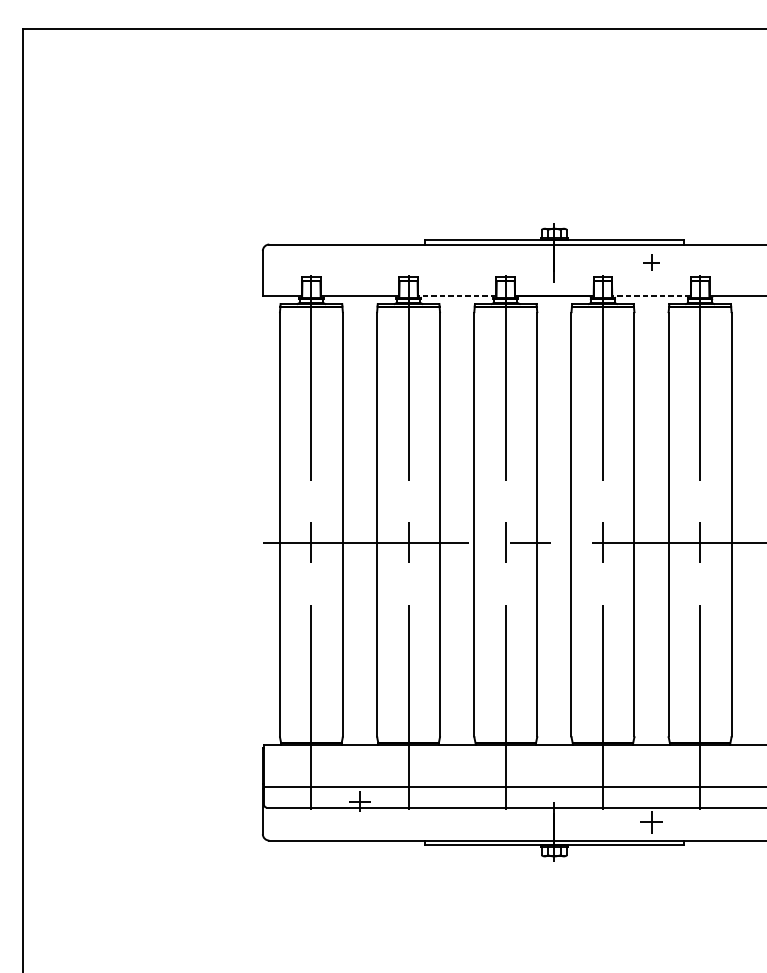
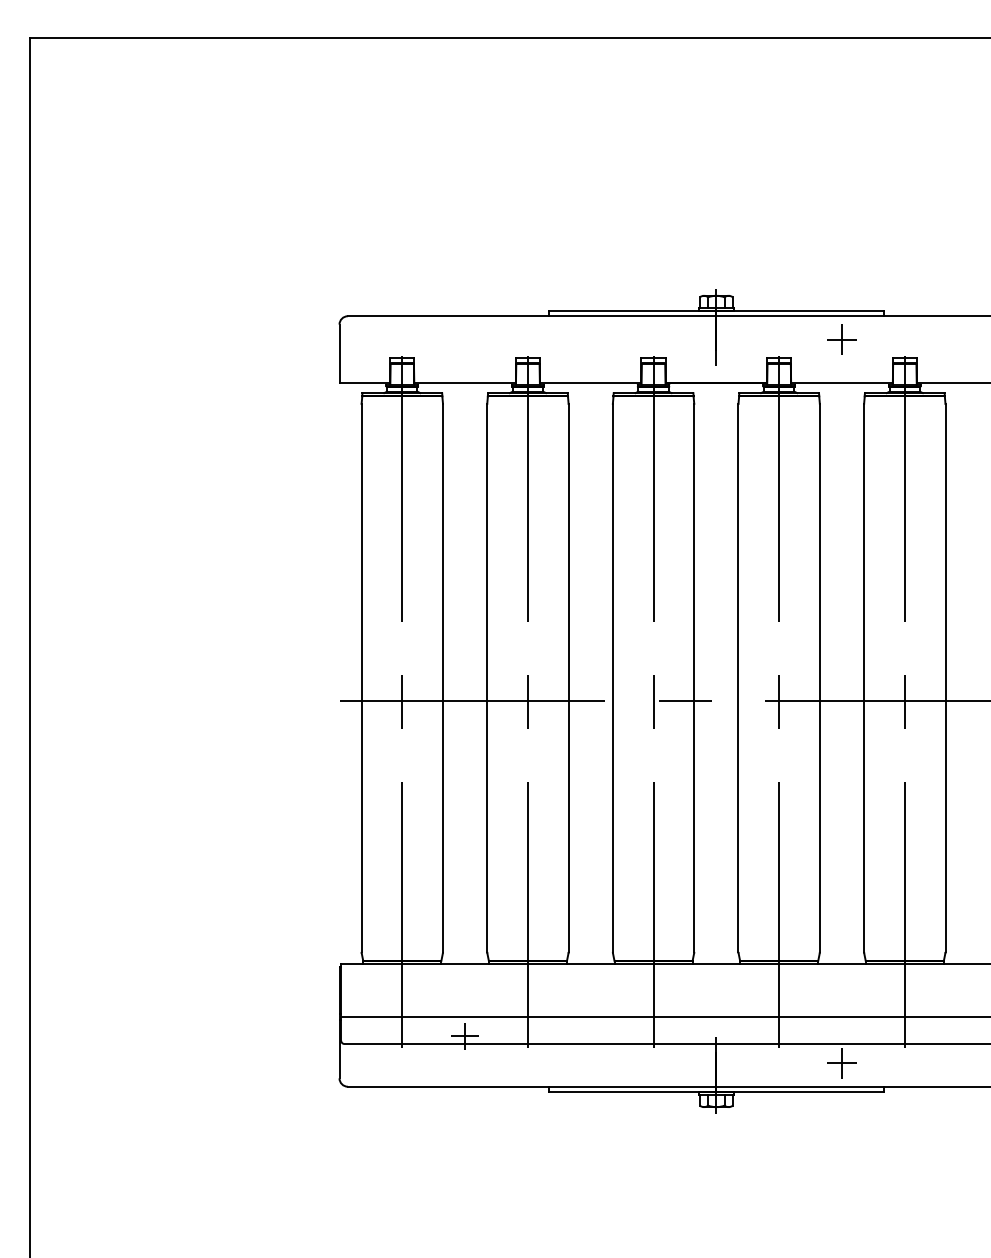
part: (651, 262) -> (841, 339), size x1.43
line: (456, 296) -> (590, 383), dashed -> solid
line: (651, 296) -> (841, 383), dashed -> solid

